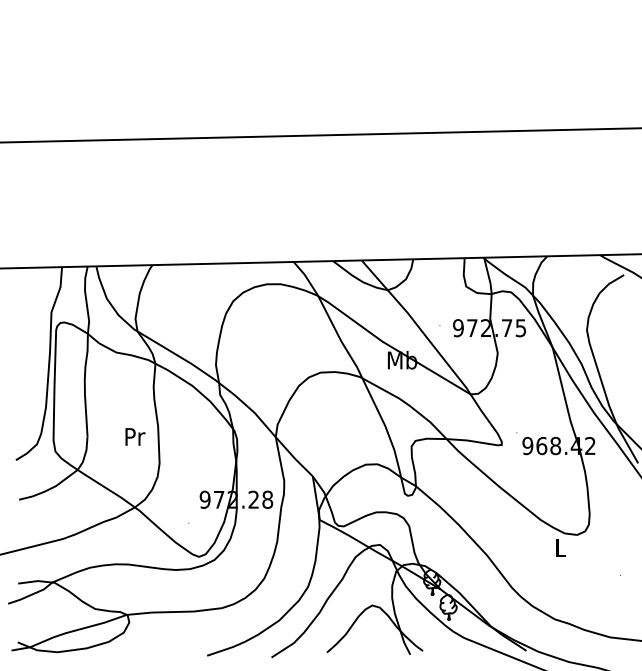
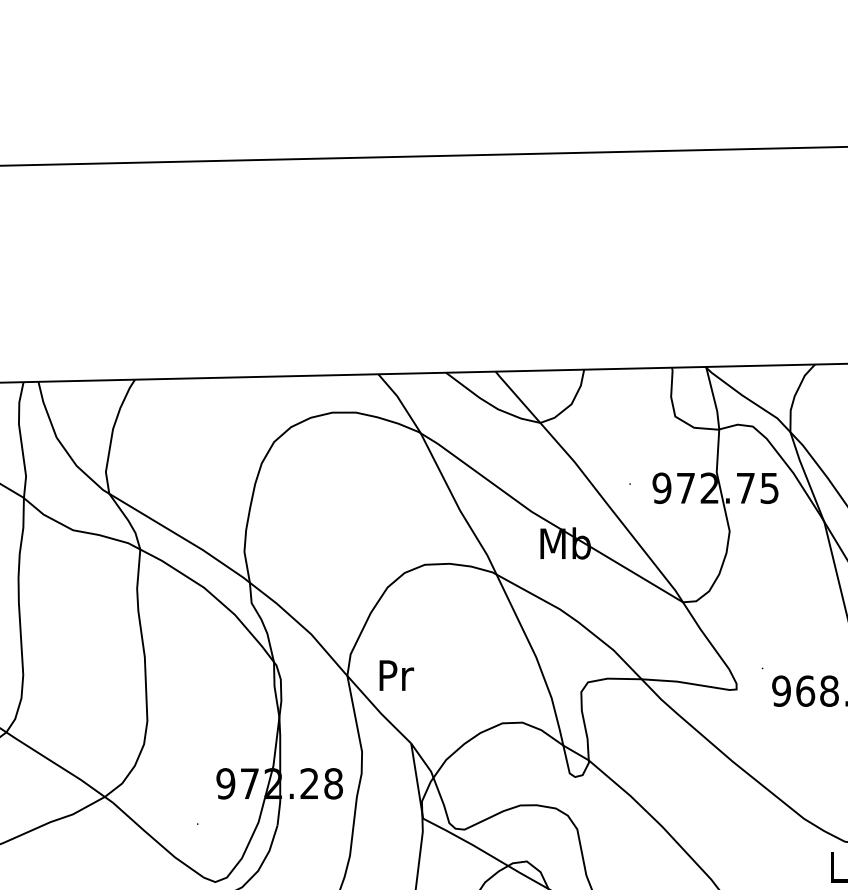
text: (135, 436) -> (396, 674), moved

